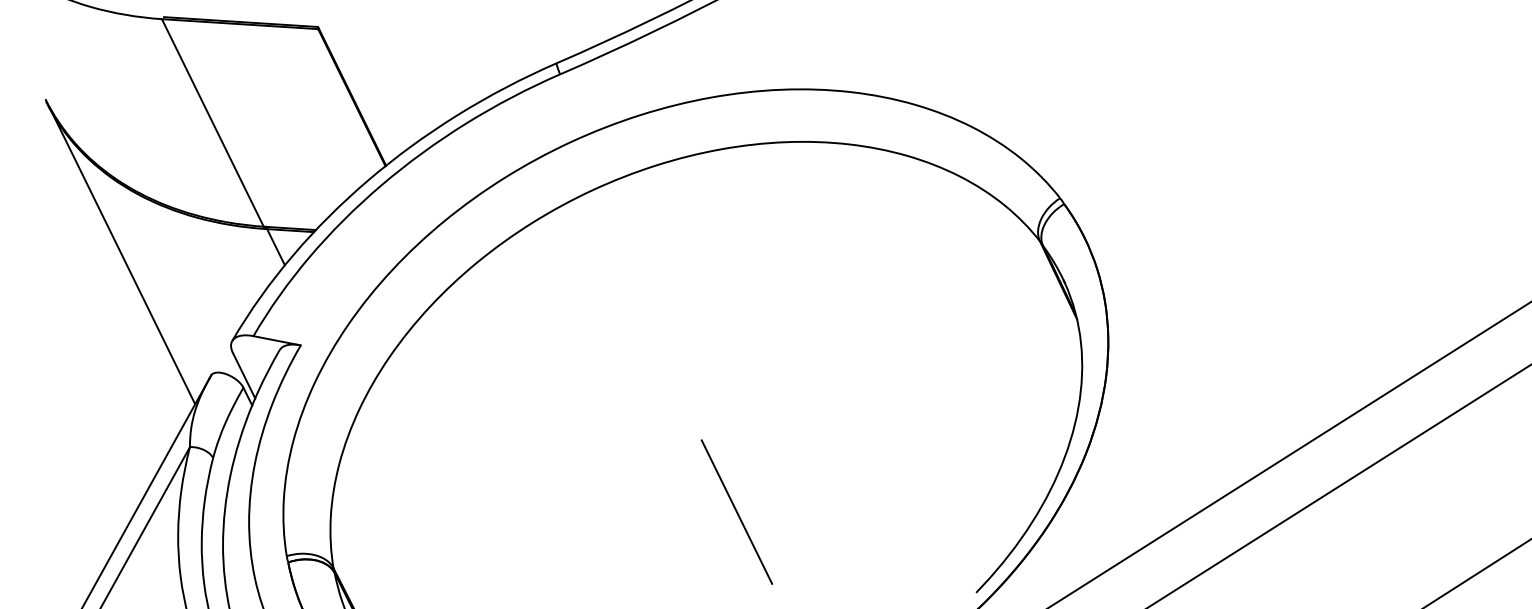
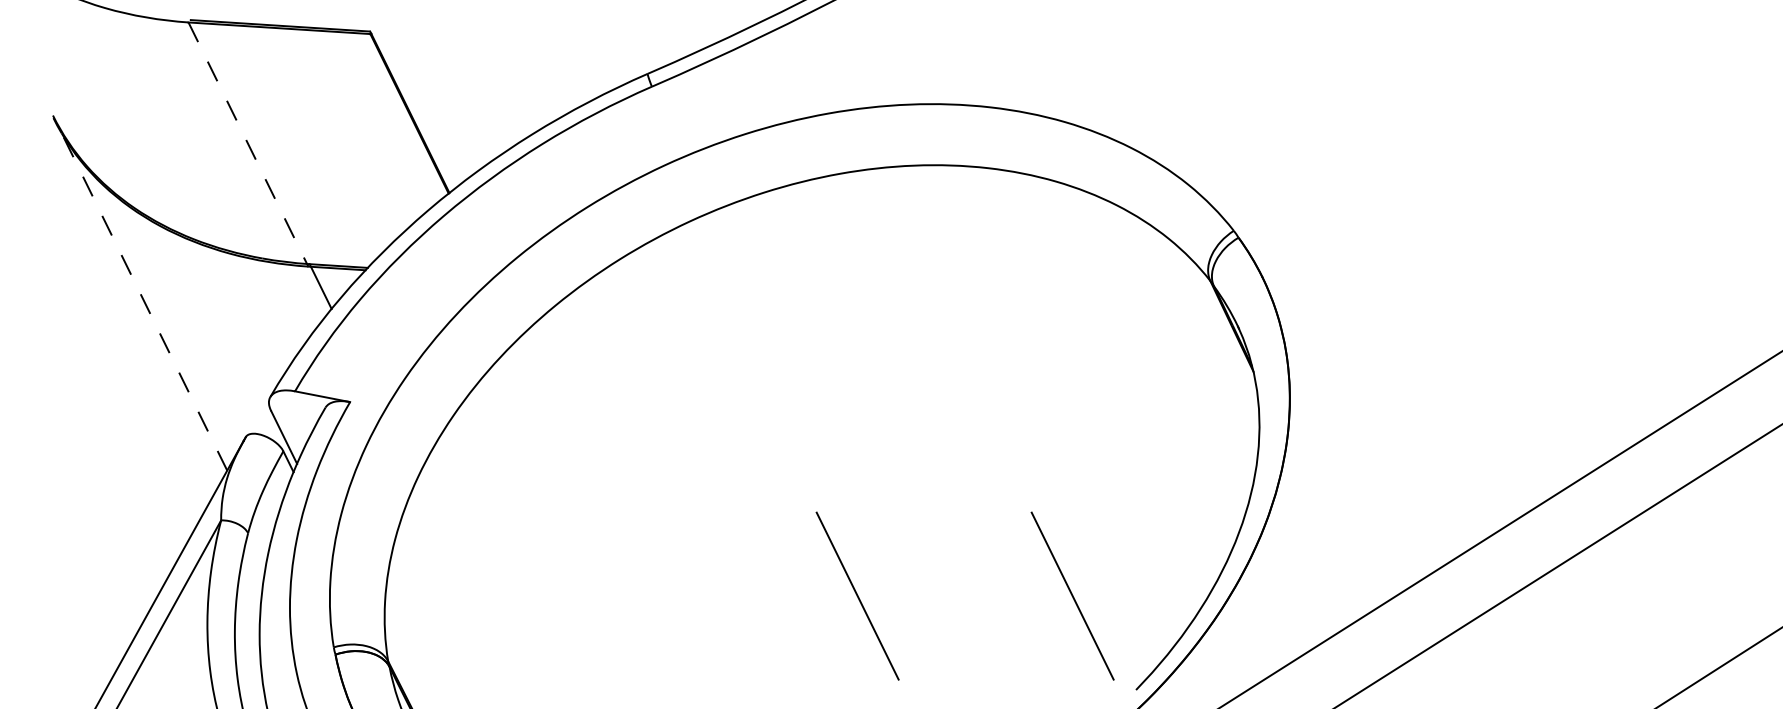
line: (213, 124) -> (248, 144), solid -> dashed
line: (124, 258) -> (144, 301), solid -> dashed
line: (921, 511) -> (1072, 595), added

